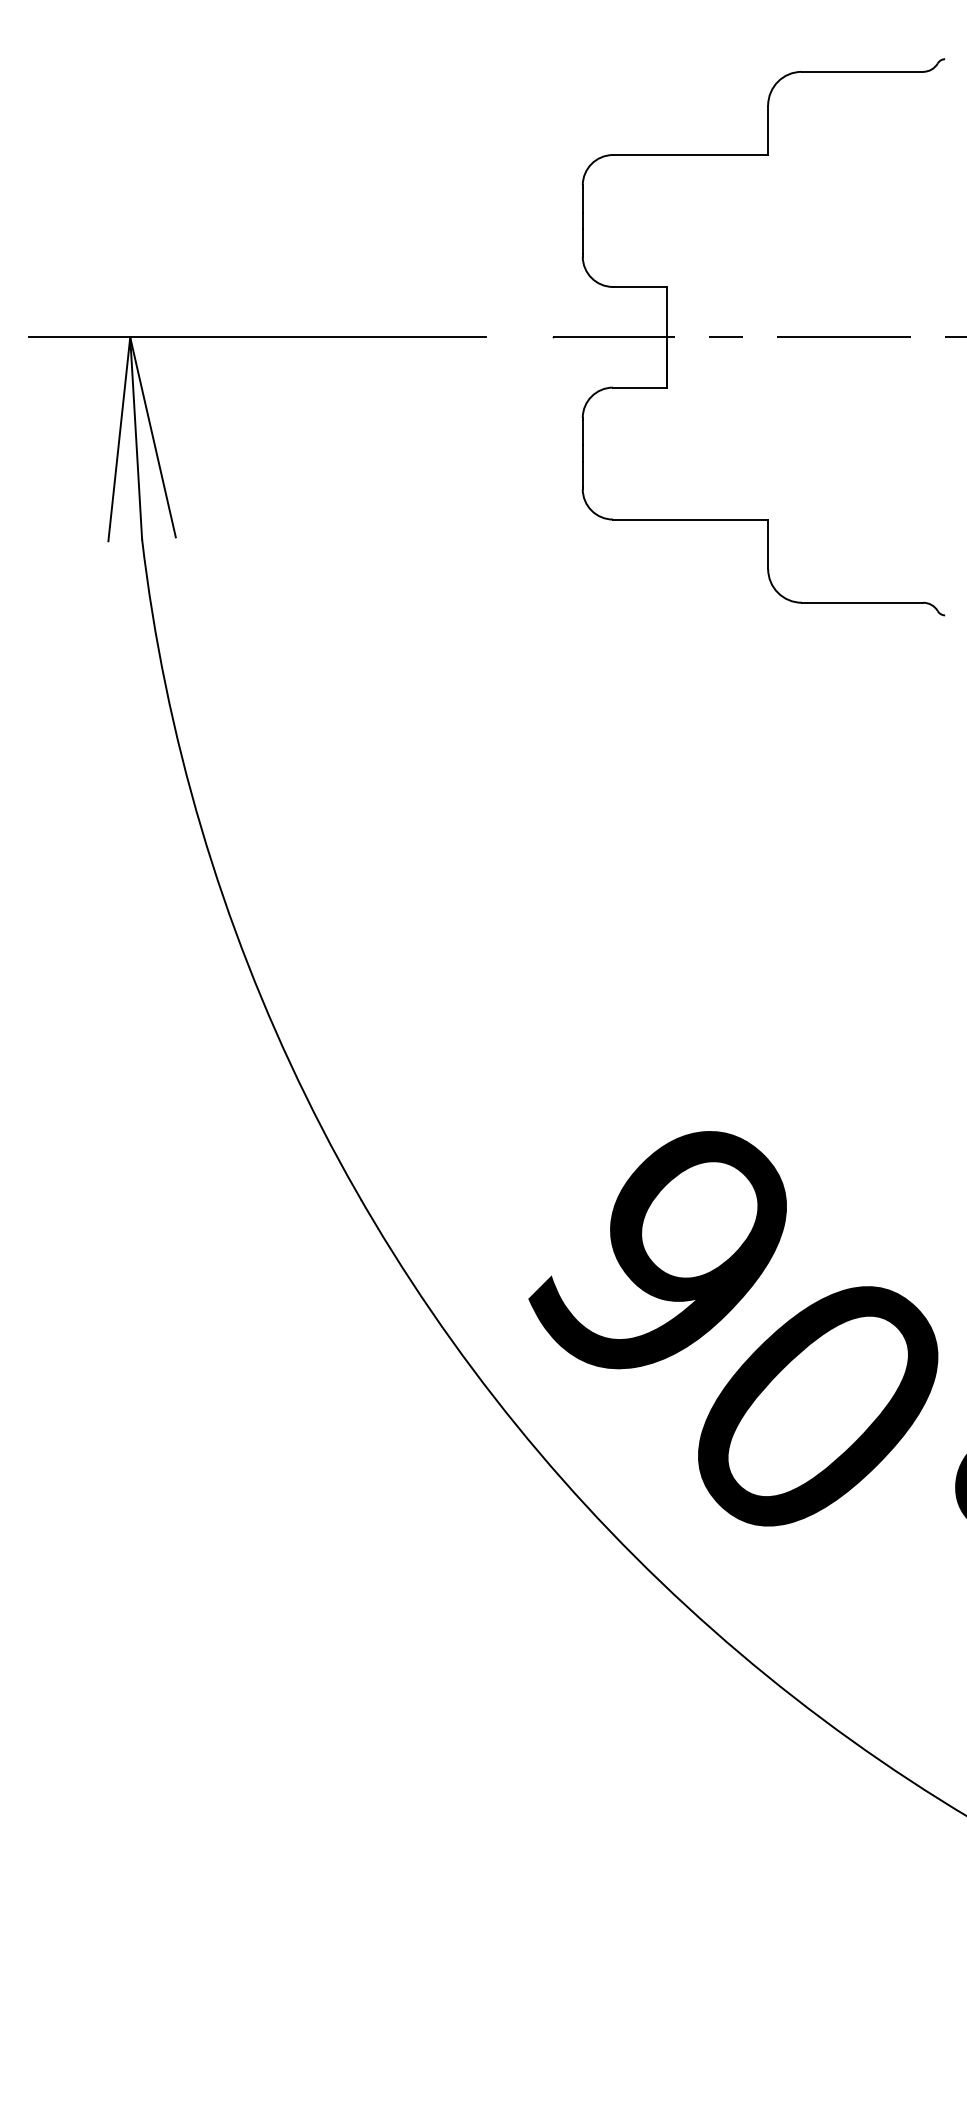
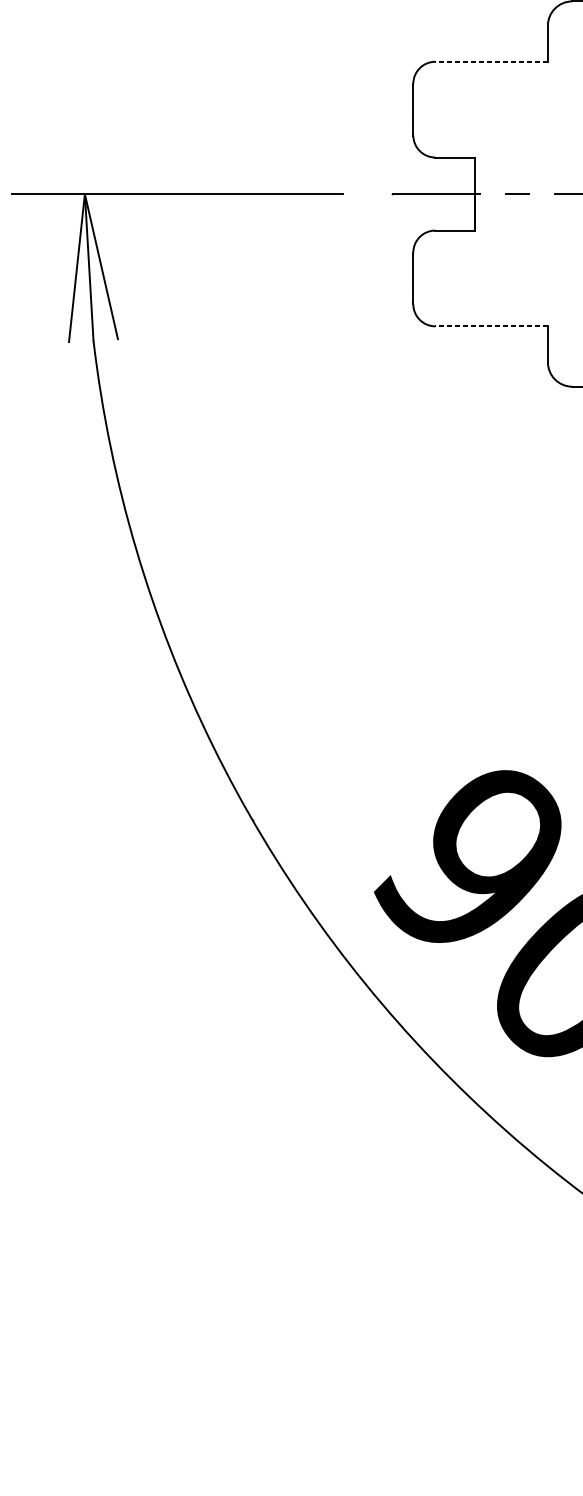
line: (690, 155) -> (491, 62), solid -> dashed
line: (690, 519) -> (491, 326), solid -> dashed

